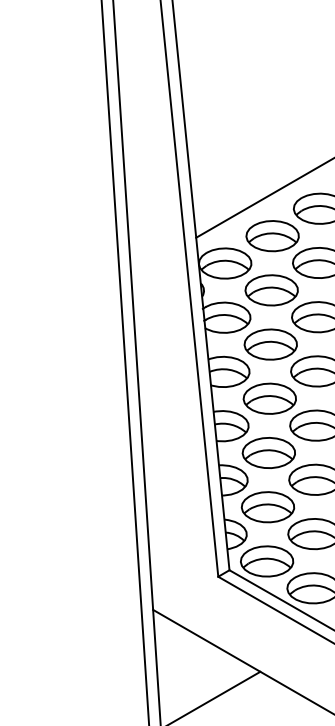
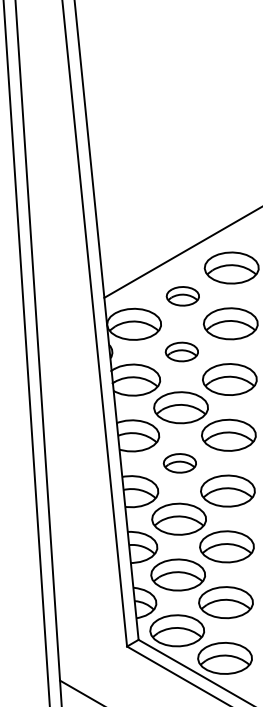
part: (272, 236) -> (182, 296), size x0.6
part: (271, 290) -> (181, 352), size x0.6
part: (269, 398) -> (179, 463), size x0.6

